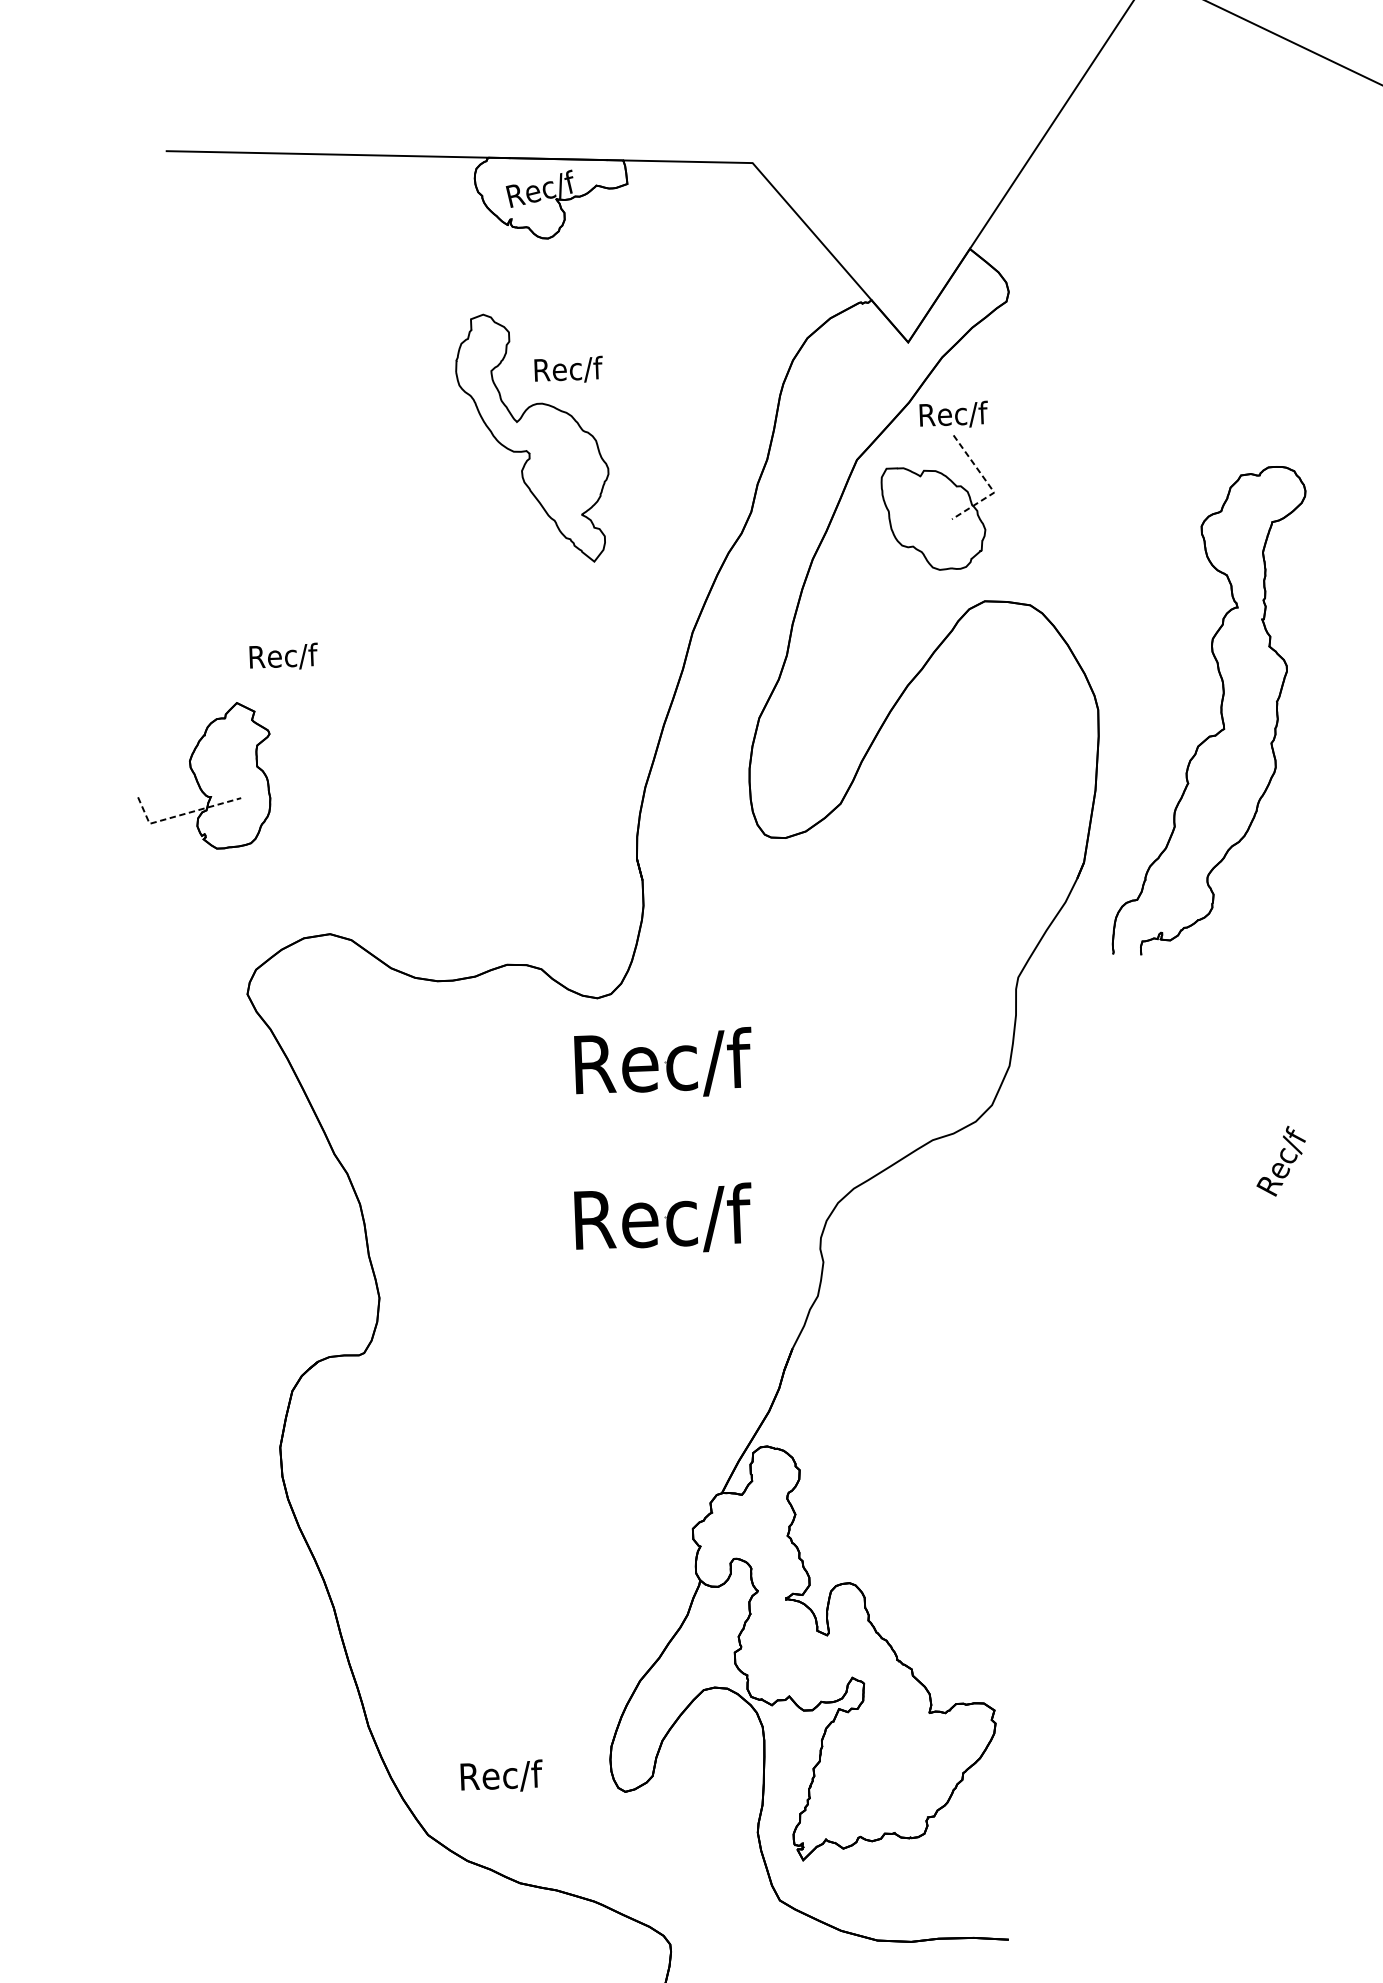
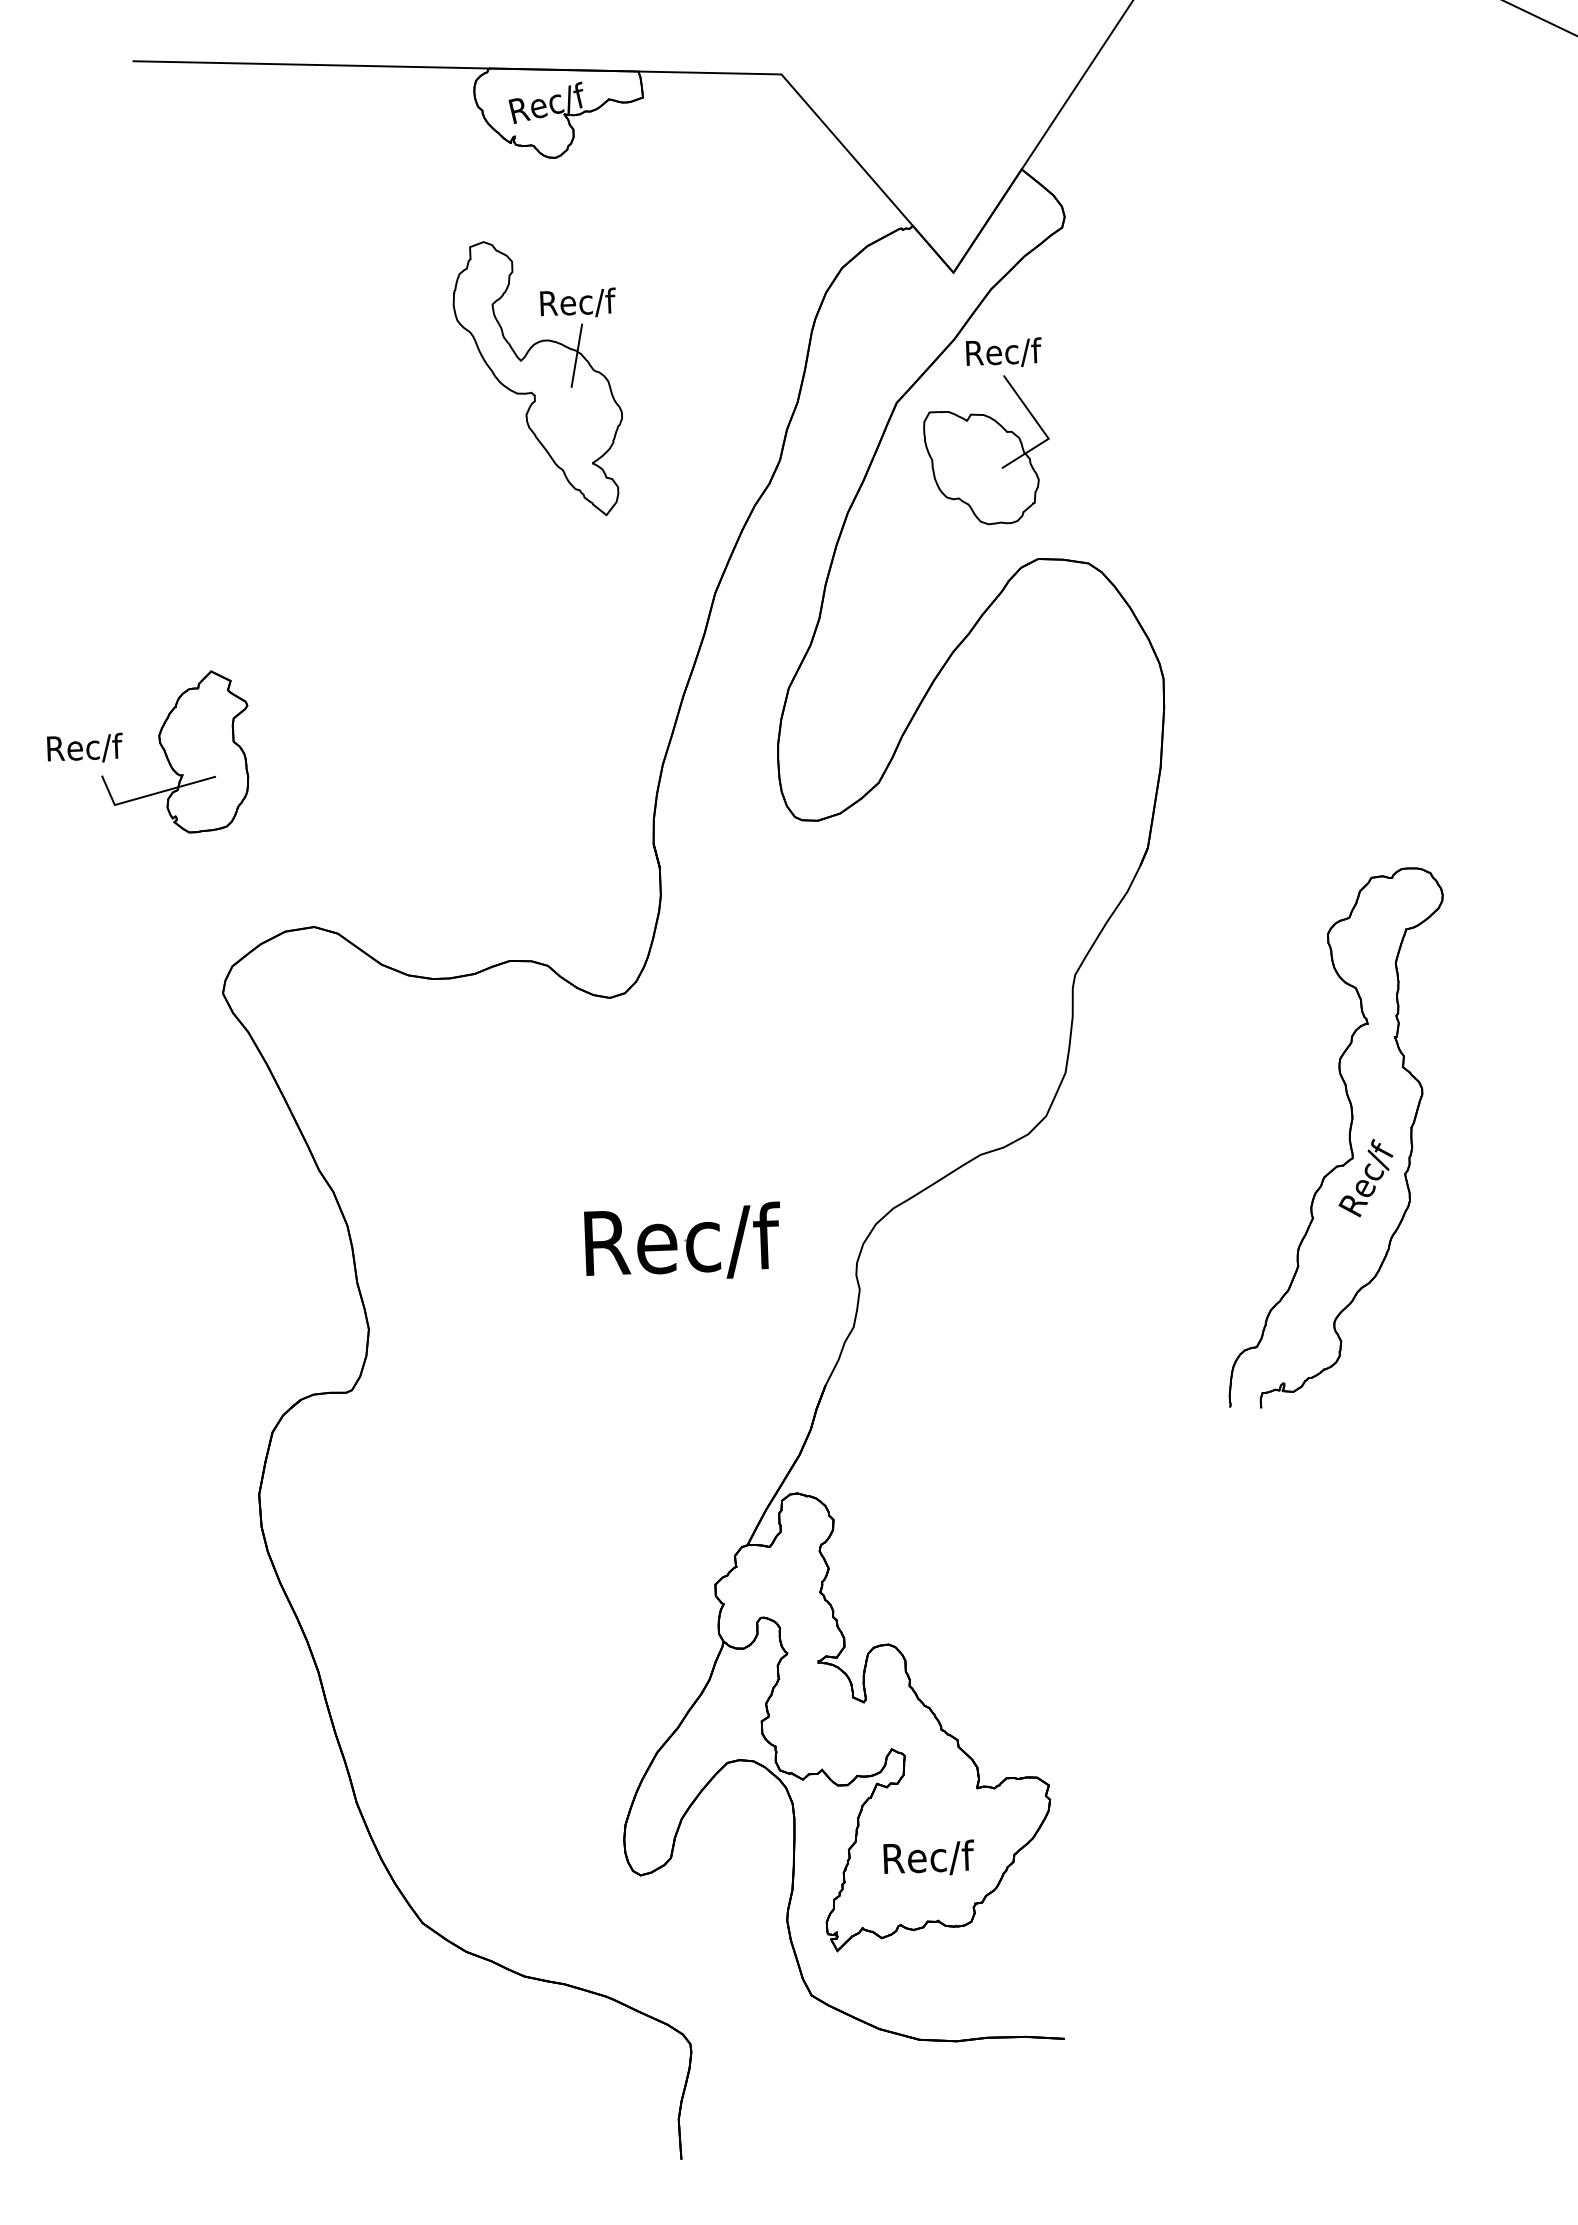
line: (567, 417) -> (576, 355), added
line: (988, 485) -> (1042, 430), dashed -> solid
text: (283, 656) -> (84, 747), moved
part: (1220, 710) -> (1348, 1137), moved
line: (181, 815) -> (149, 795), dashed -> solid
part: (662, 1061) -> (681, 1067), removed
text: (501, 1775) -> (928, 1857), moved

